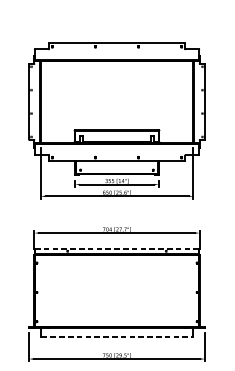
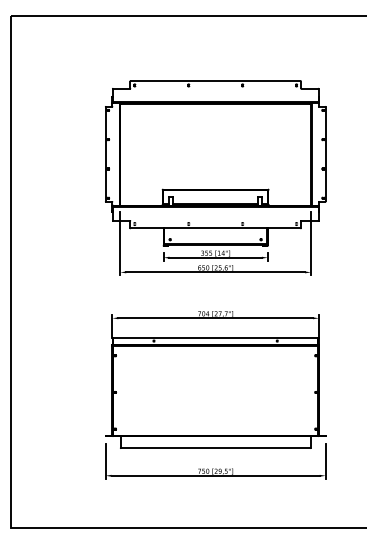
line: (116, 249) -> (215, 338), dashed -> solid
line: (117, 337) -> (216, 448), dashed -> solid

